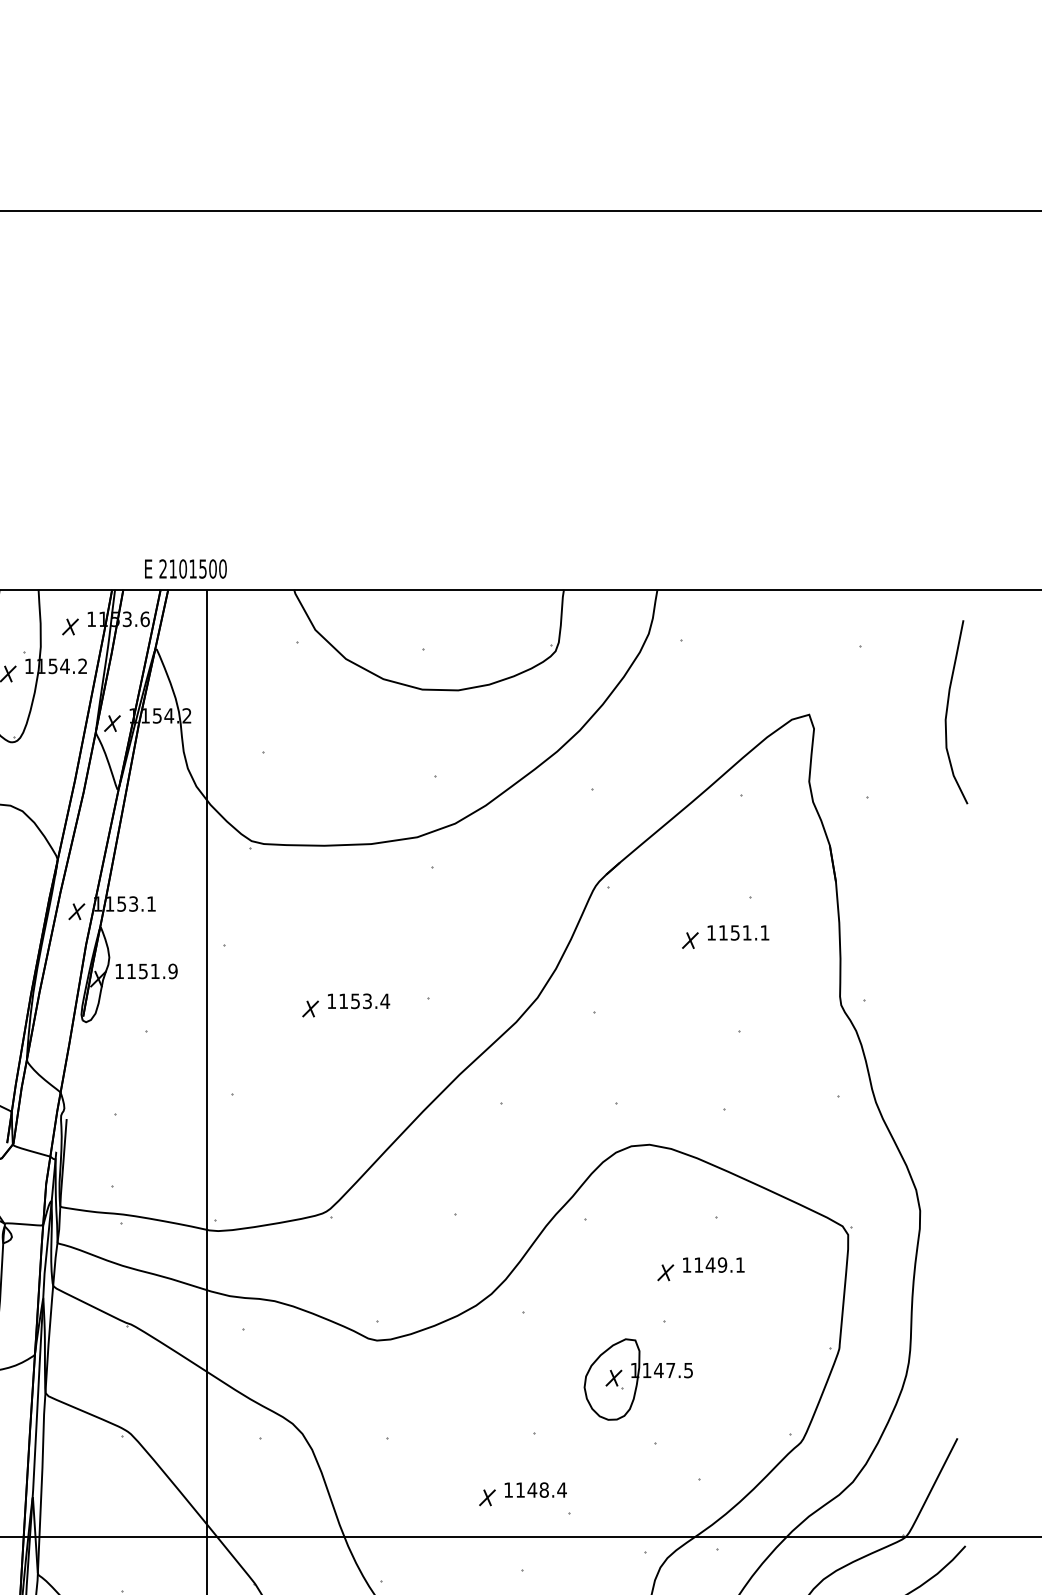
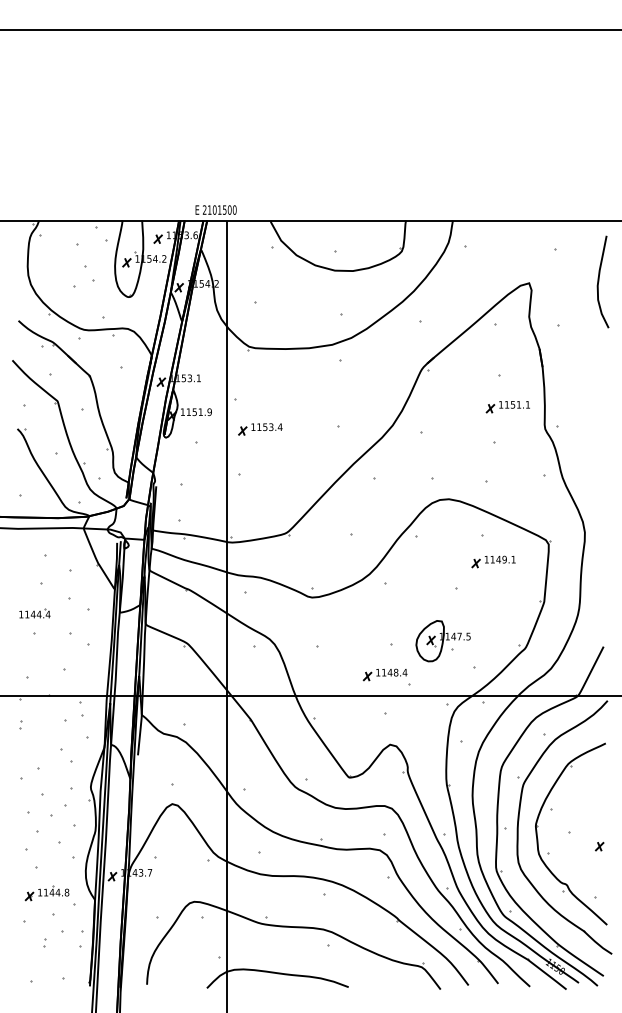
part: (724, 938) -> (507, 407), moved
part: (345, 1005) -> (260, 429), moved
part: (700, 1268) -> (493, 561), moved
part: (636, 1380) -> (442, 641), moved

